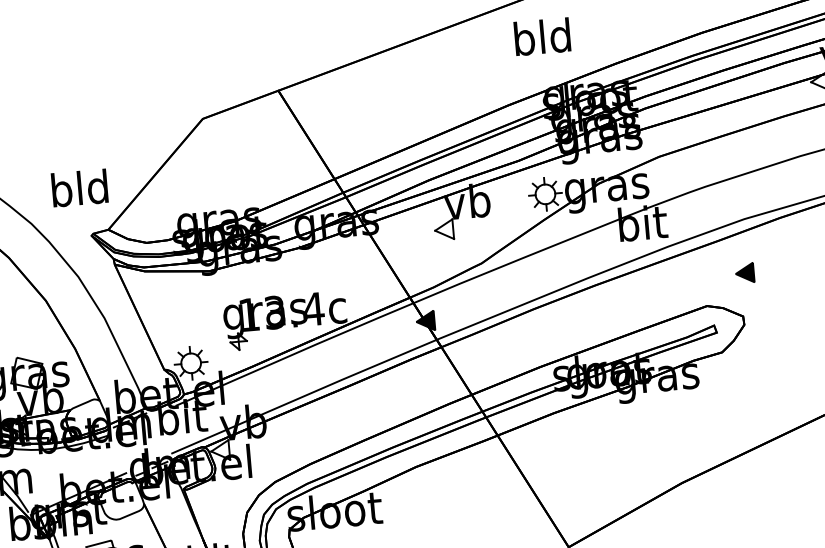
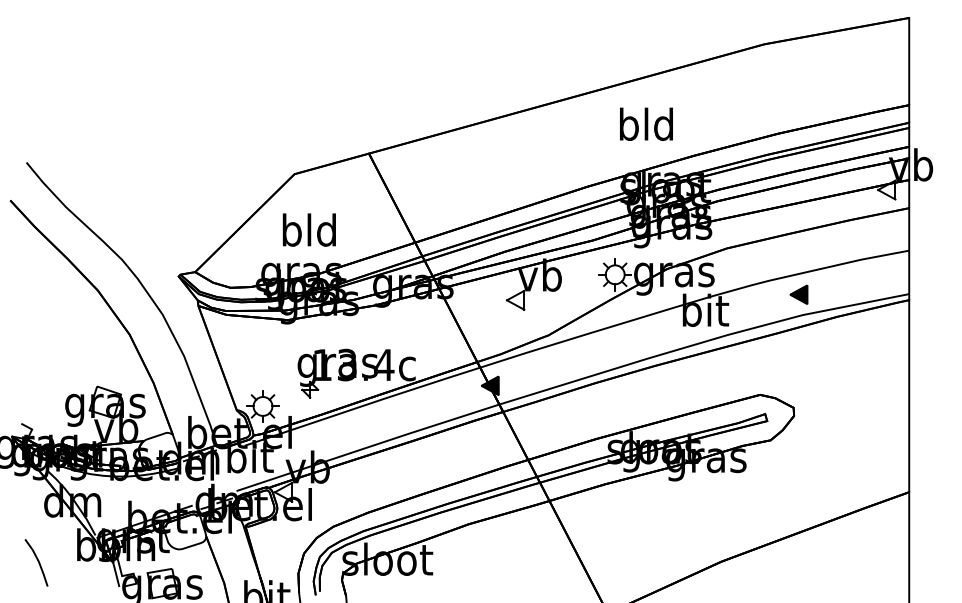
text: (542, 36) -> (646, 123), moved
text: (78, 187) -> (308, 229), moved
part: (744, 273) -> (798, 294), moved

